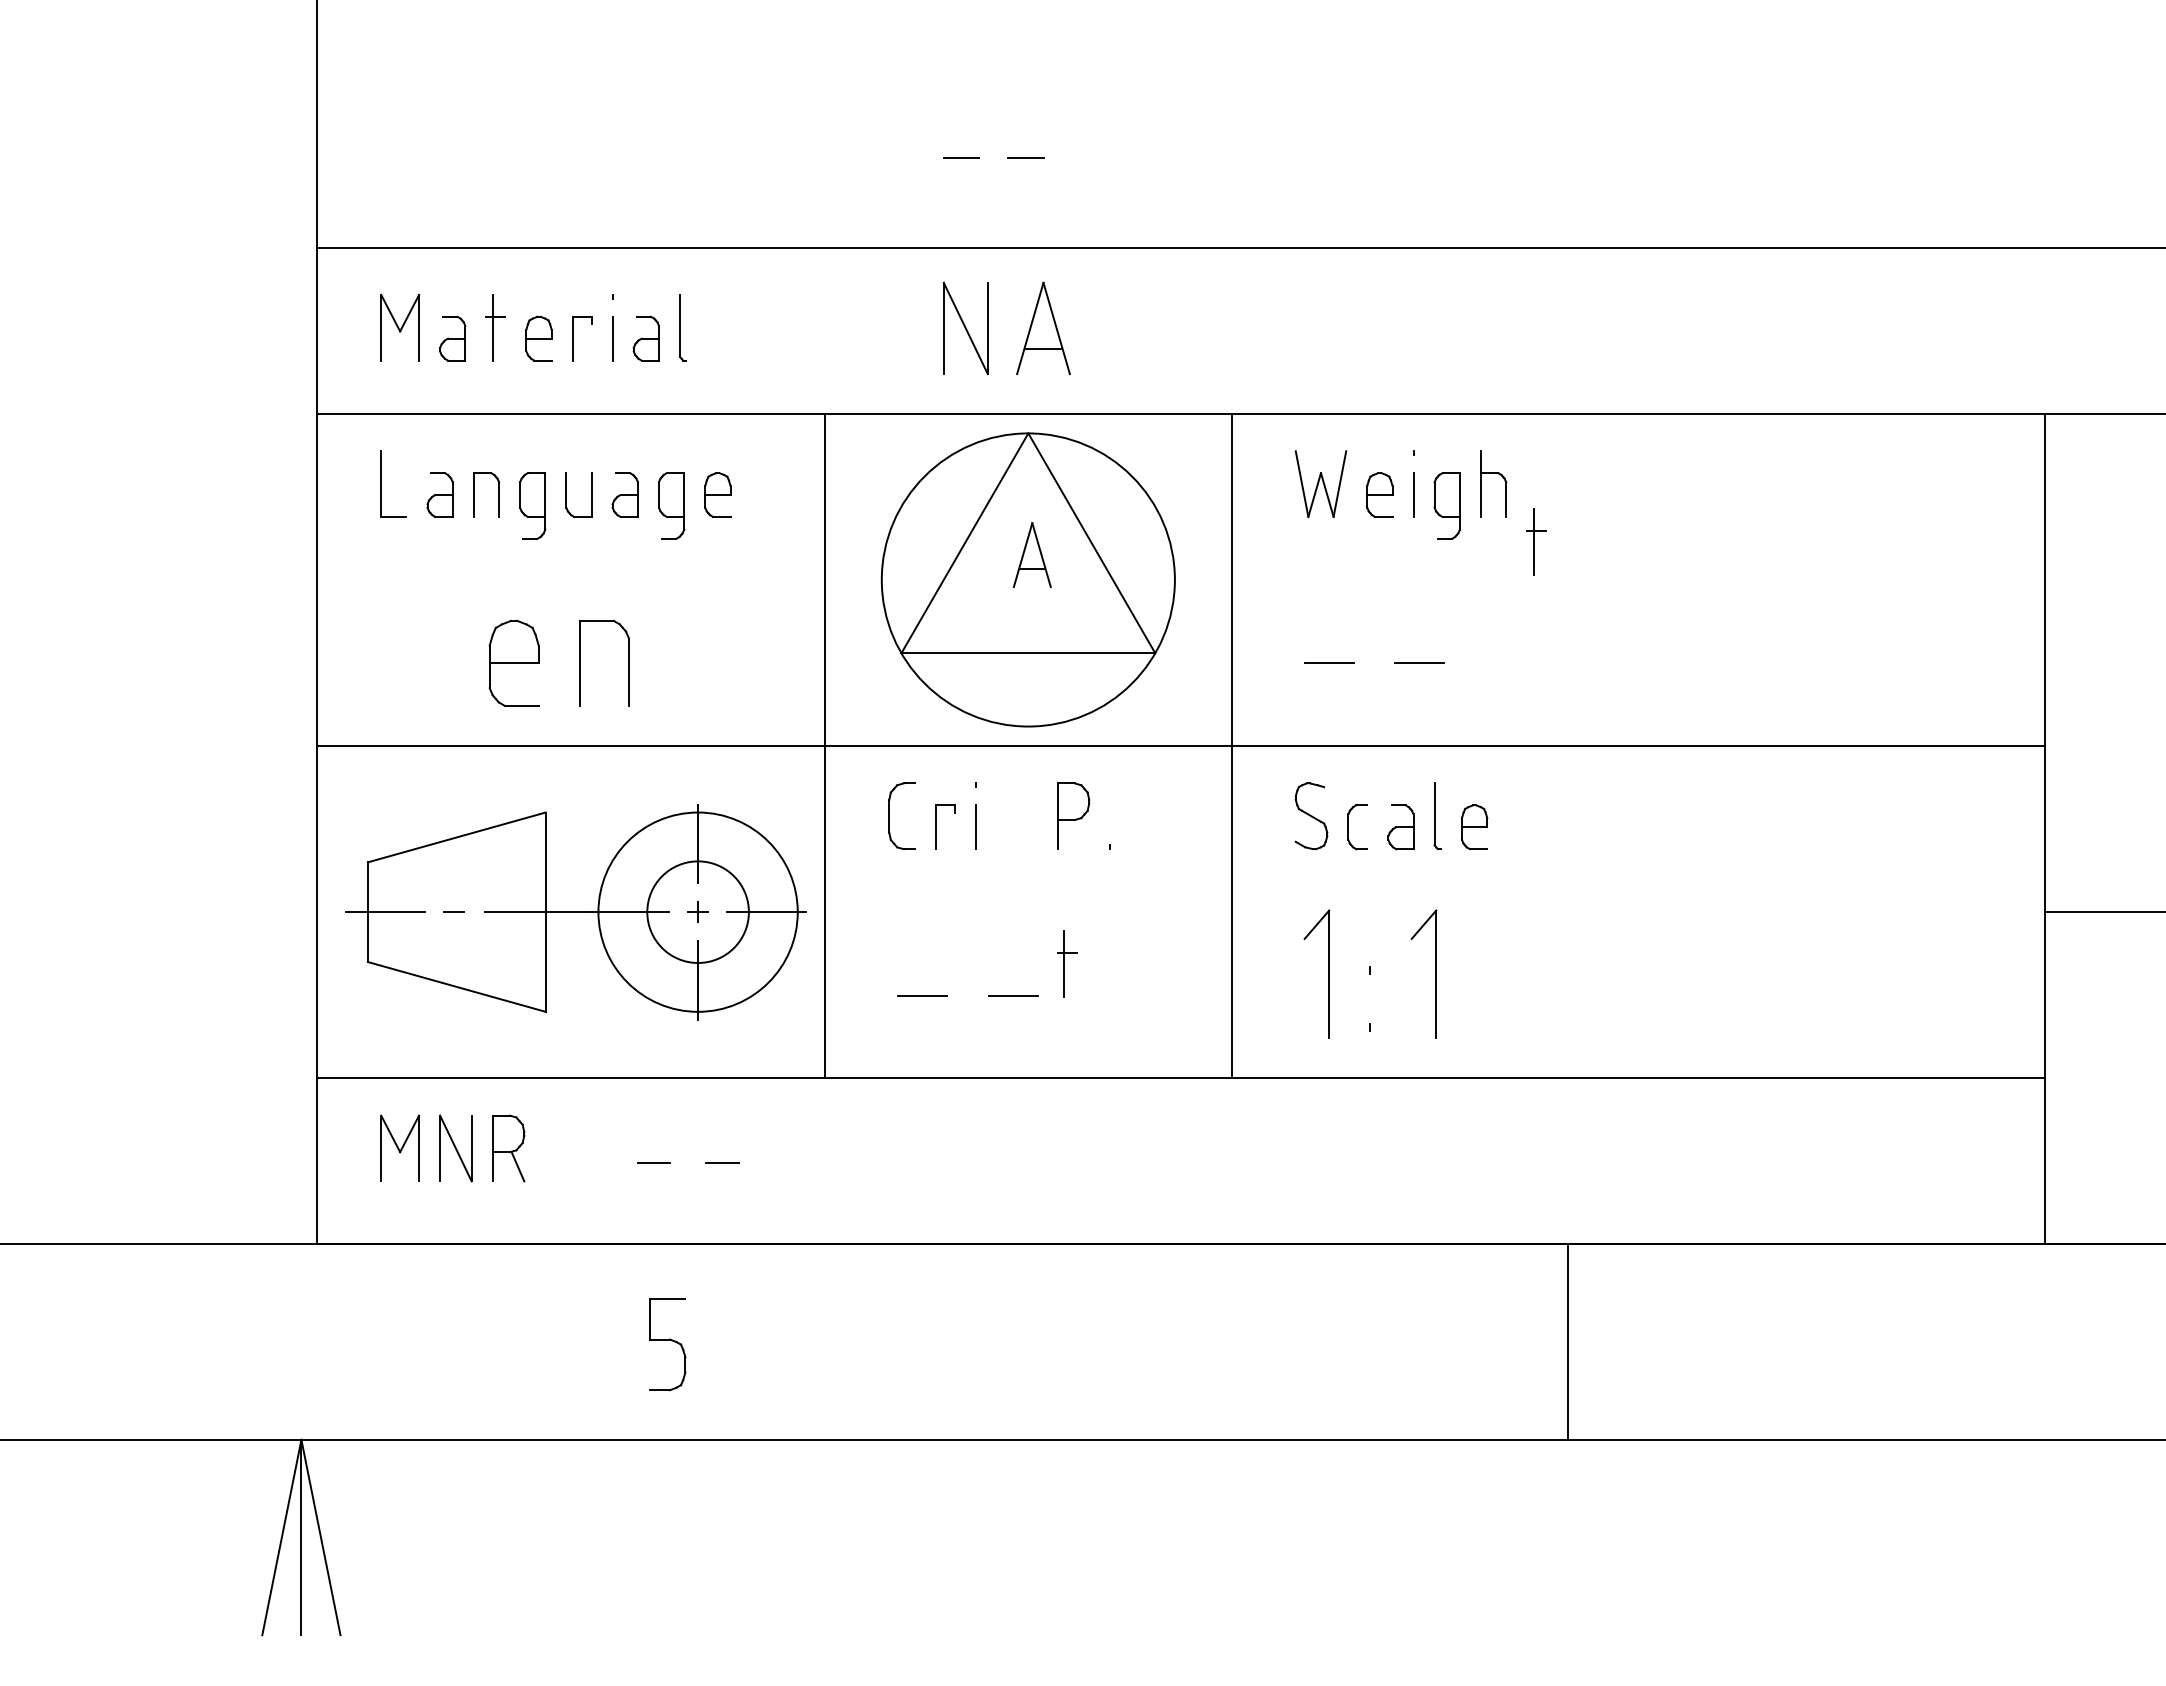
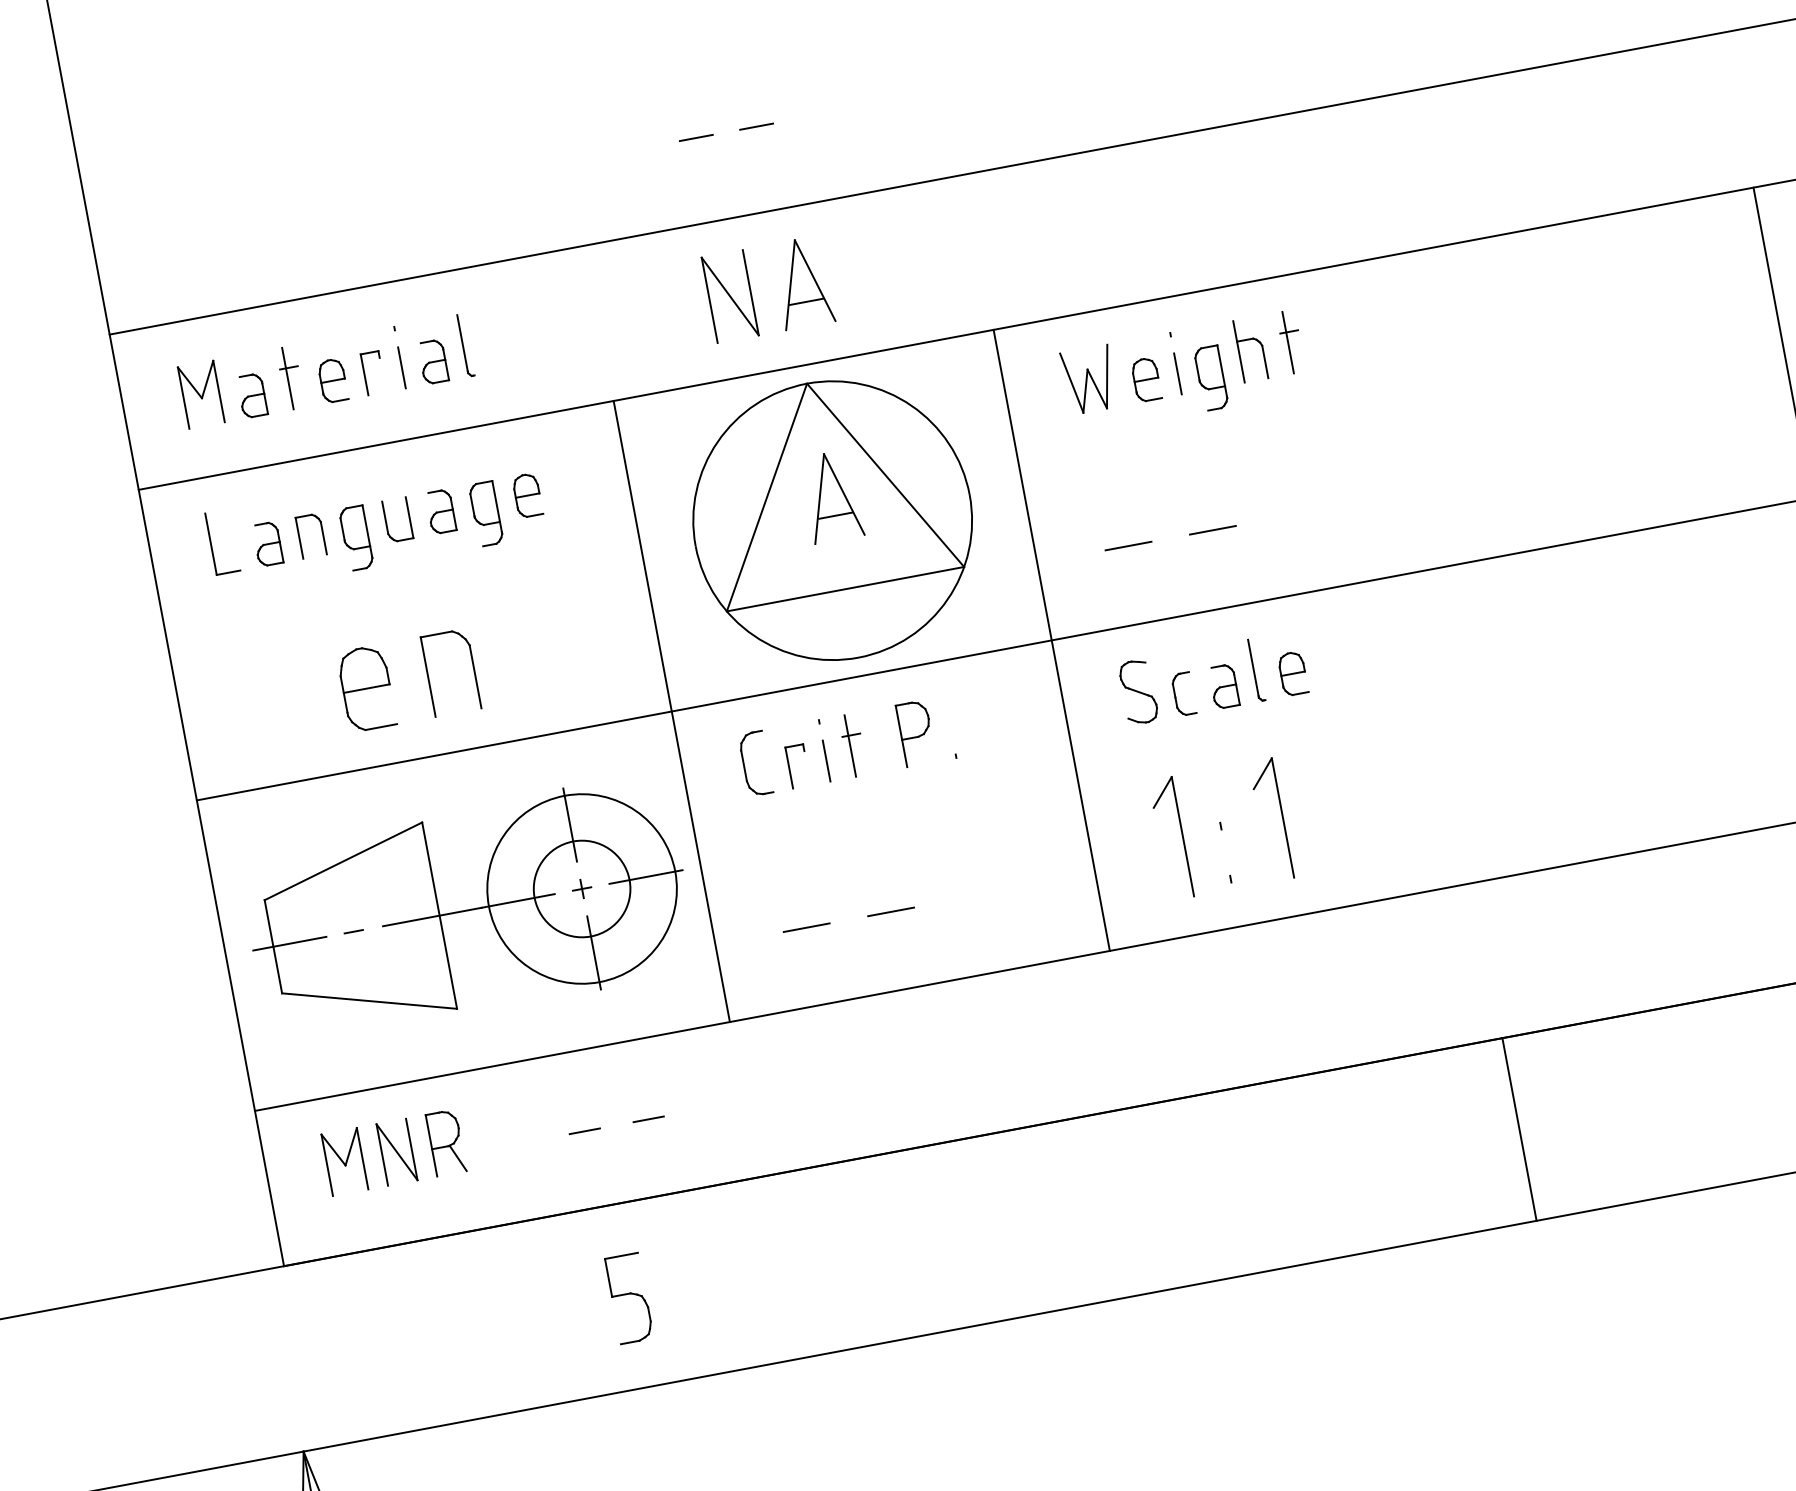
part: (1536, 541) -> (1290, 341), moved
part: (1032, 554) -> (832, 496), size x1.43
part: (1067, 963) -> (853, 744), moved
line: (1568, 1341) -> (1519, 1128), moved

